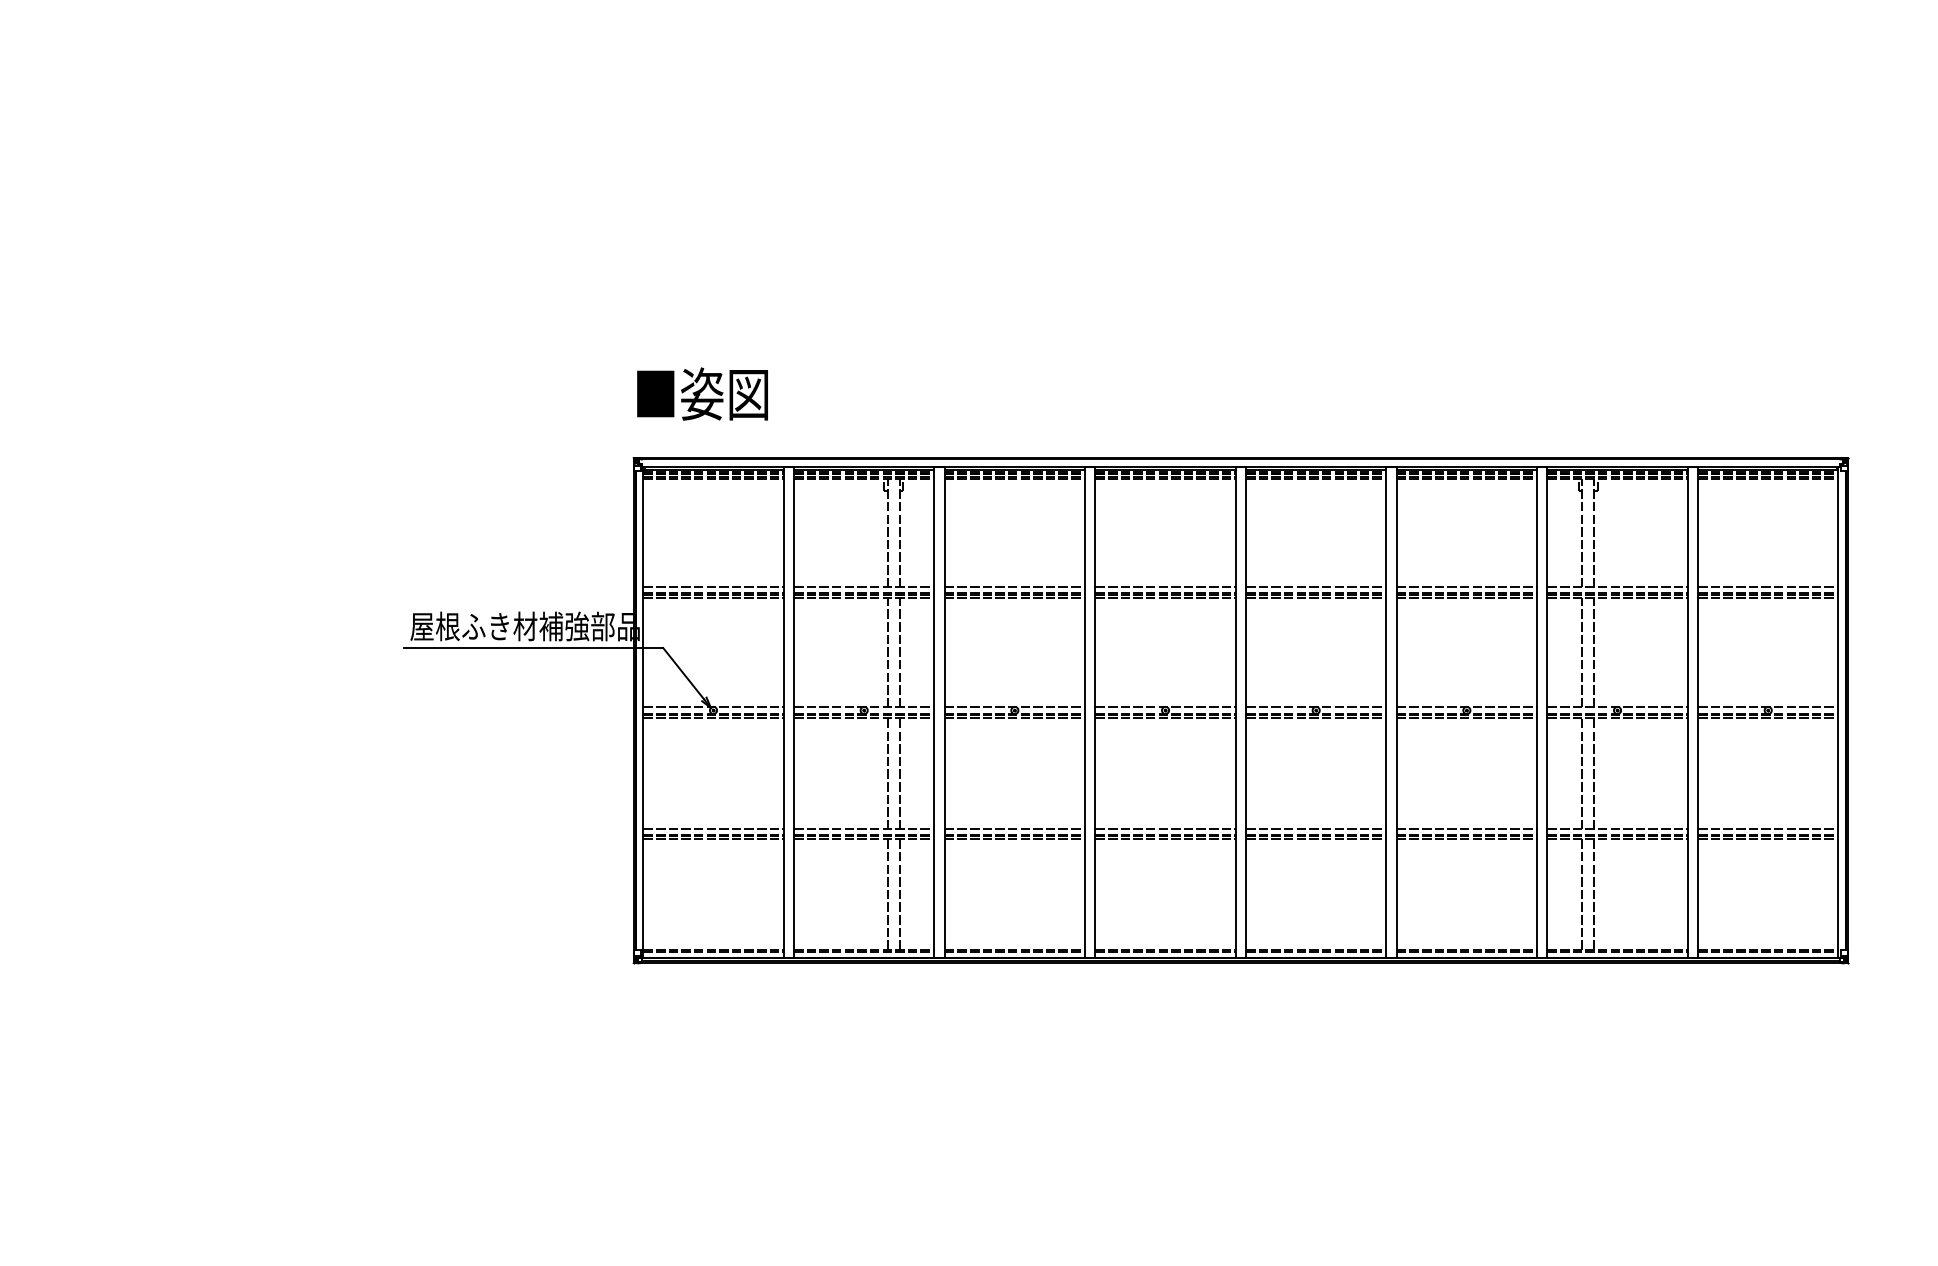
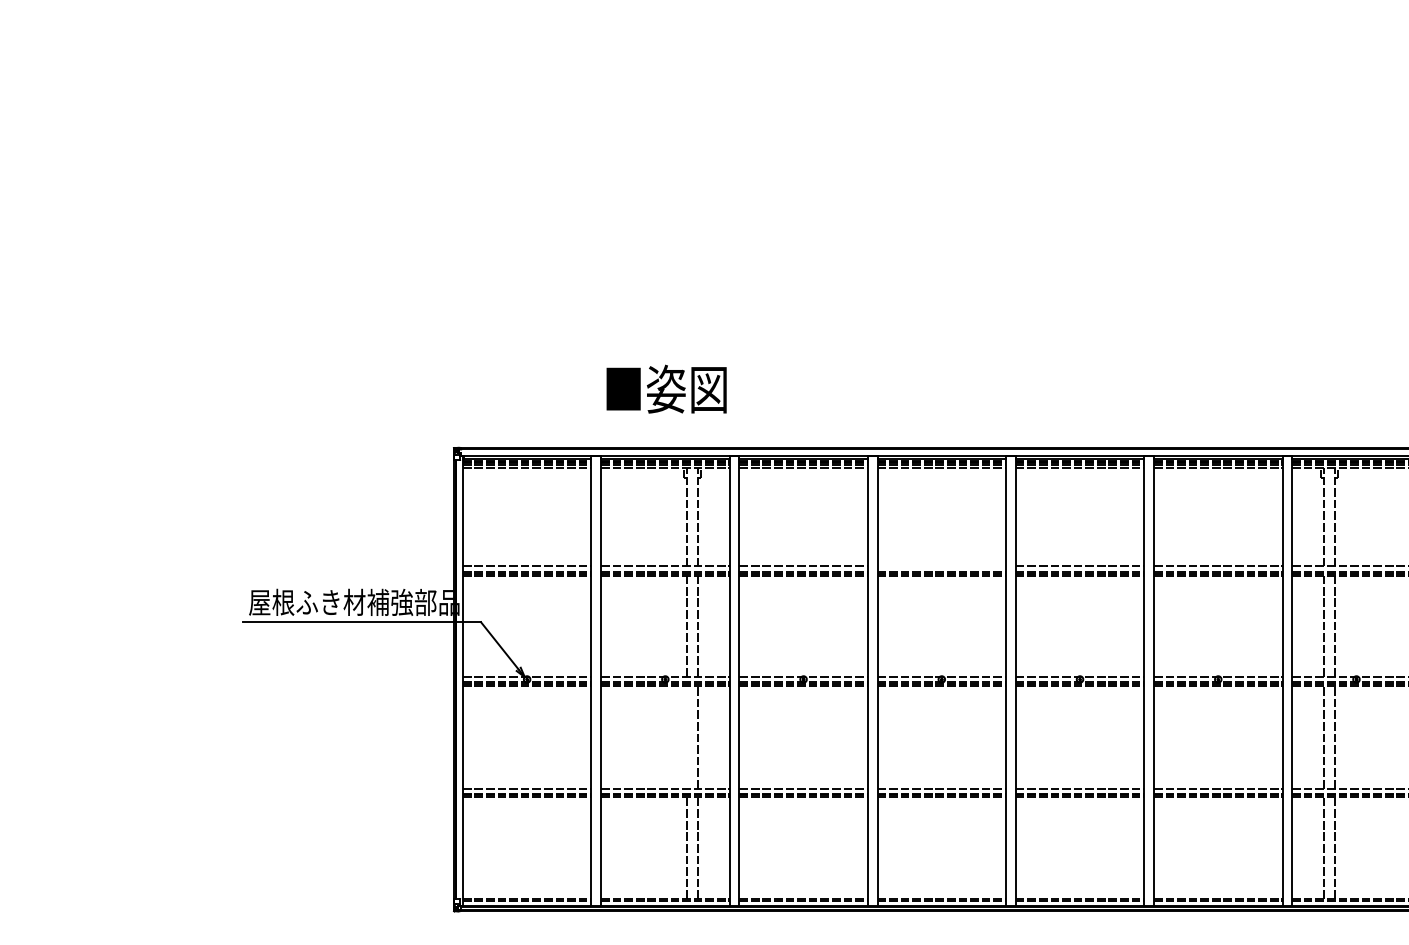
text: (702, 393) -> (666, 388), moved
line: (1165, 587) -> (941, 566), removed
line: (887, 773) -> (686, 737), removed

